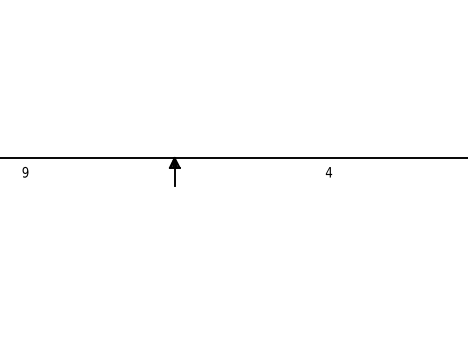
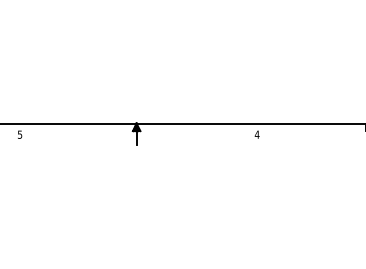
text: (25, 171) -> (20, 134), 9 -> 5

